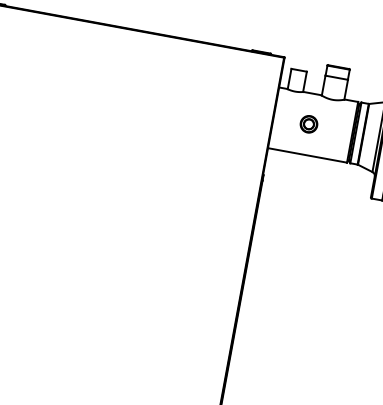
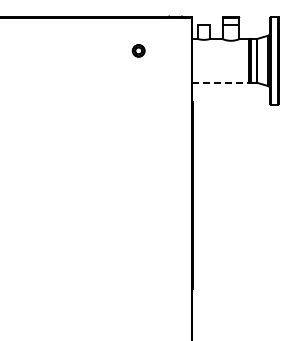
part: (308, 123) -> (138, 50), moved
line: (308, 155) -> (221, 82), solid -> dashed

